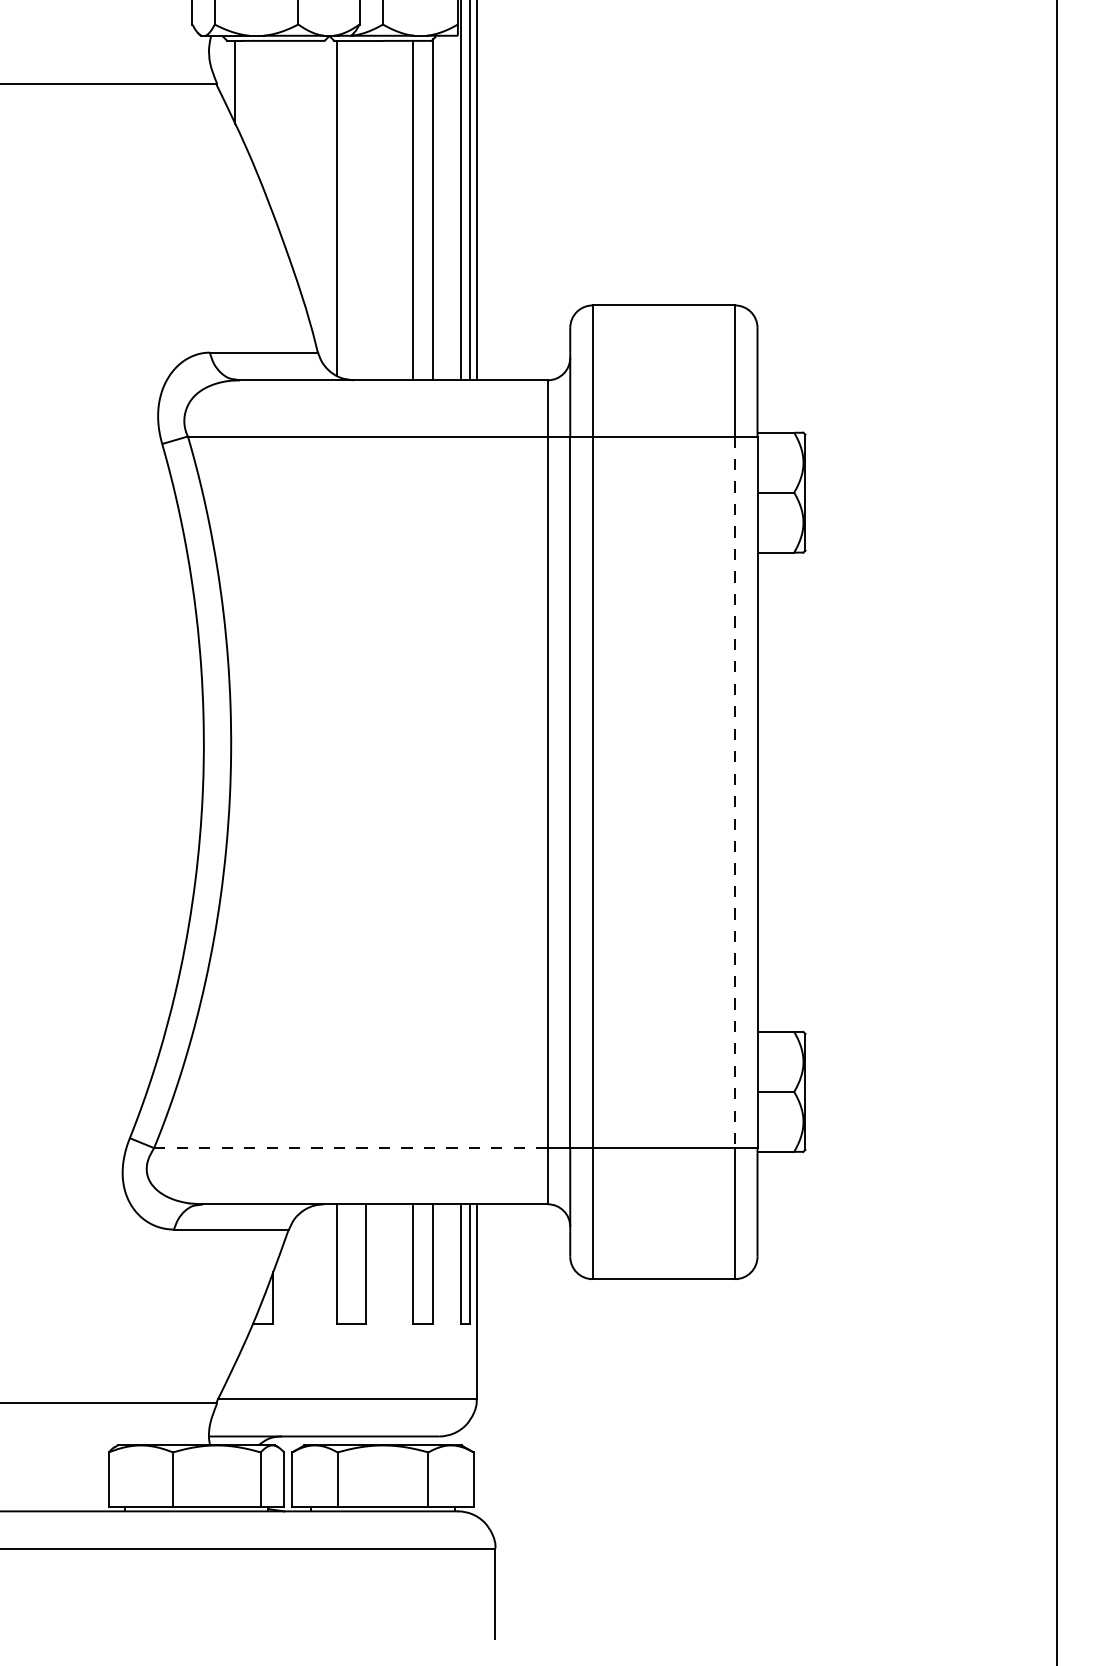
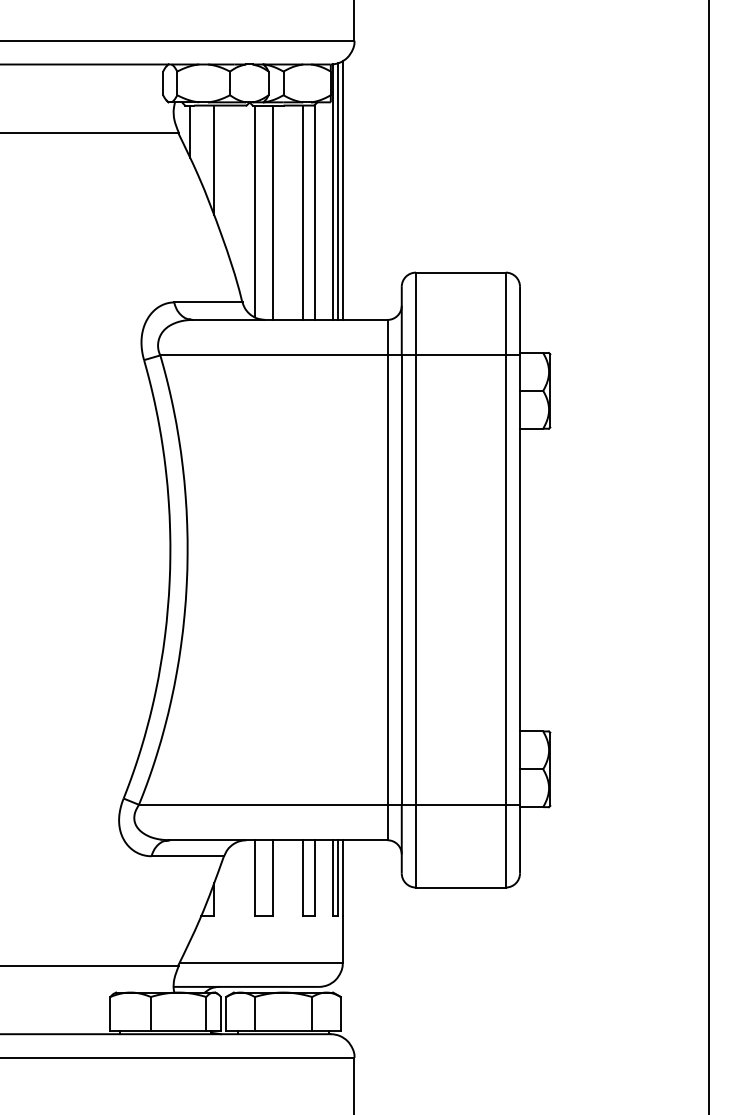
line: (272, 127) -> (213, 160), added
line: (367, 210) -> (273, 212), added
line: (734, 792) -> (505, 580), dashed -> solid
line: (351, 1147) -> (263, 804), dashed -> solid

